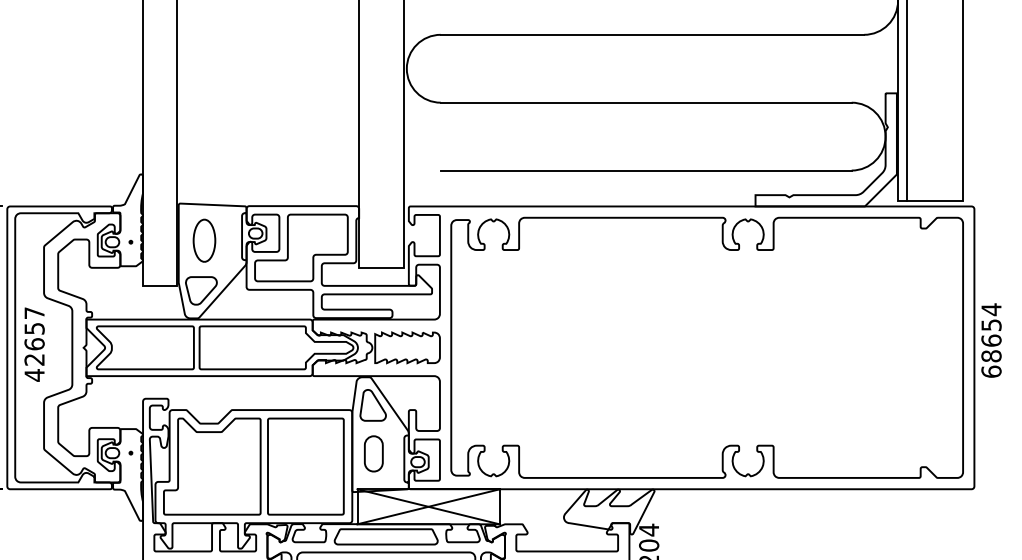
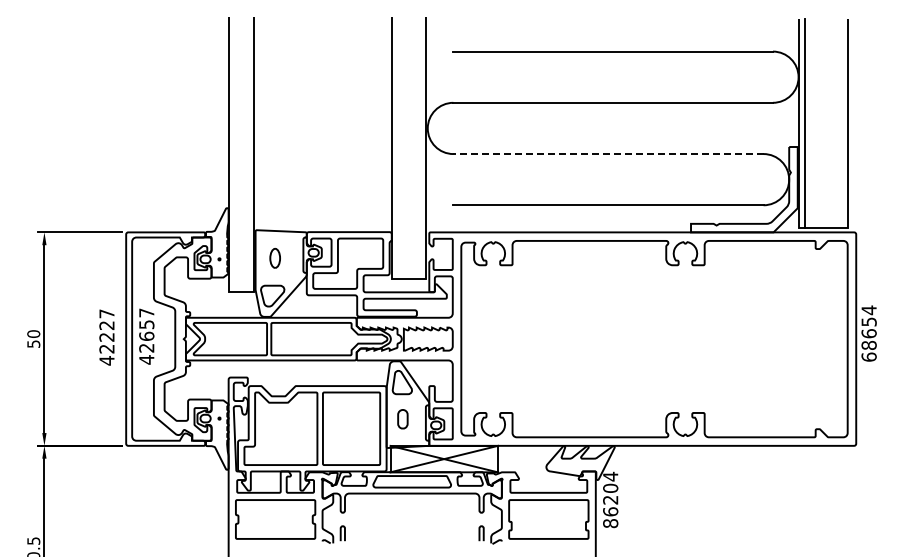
line: (644, 103) -> (607, 154), solid -> dashed
part: (205, 241) -> (275, 258), size x0.6
part: (373, 454) -> (402, 419), size x0.7

